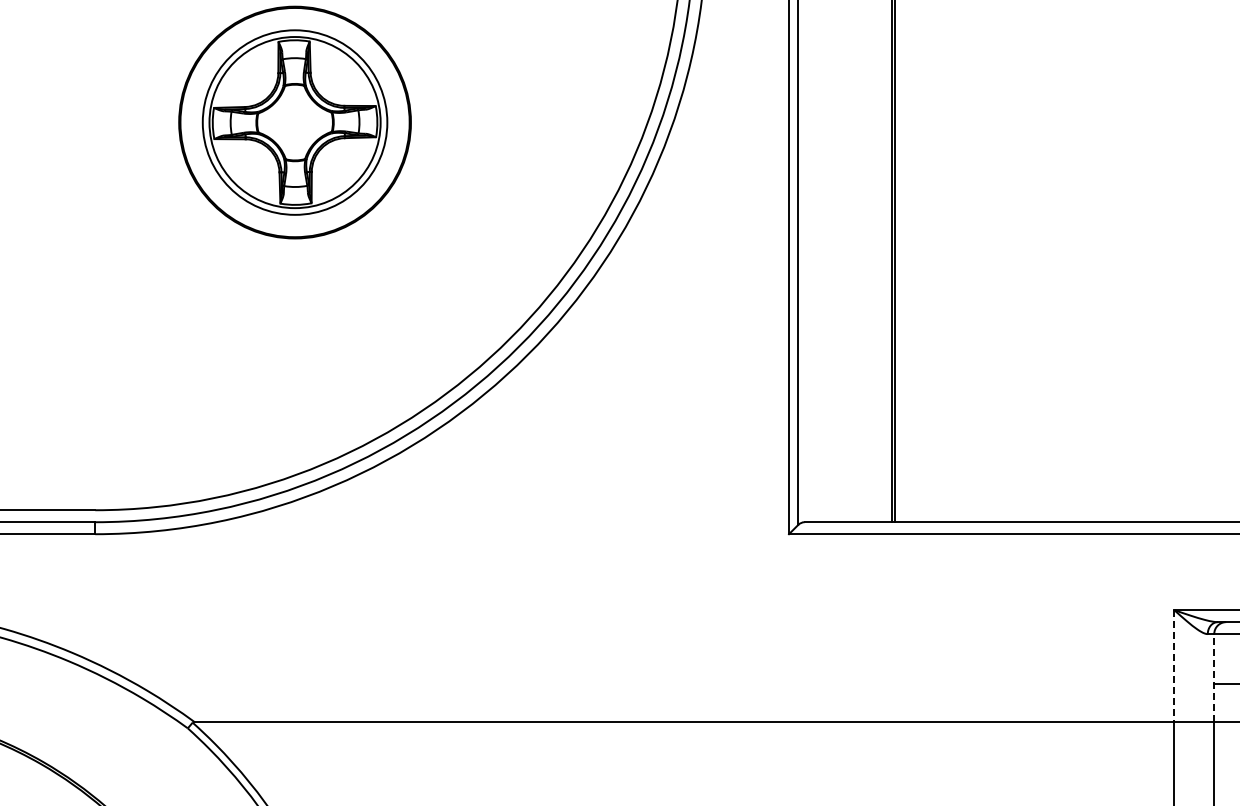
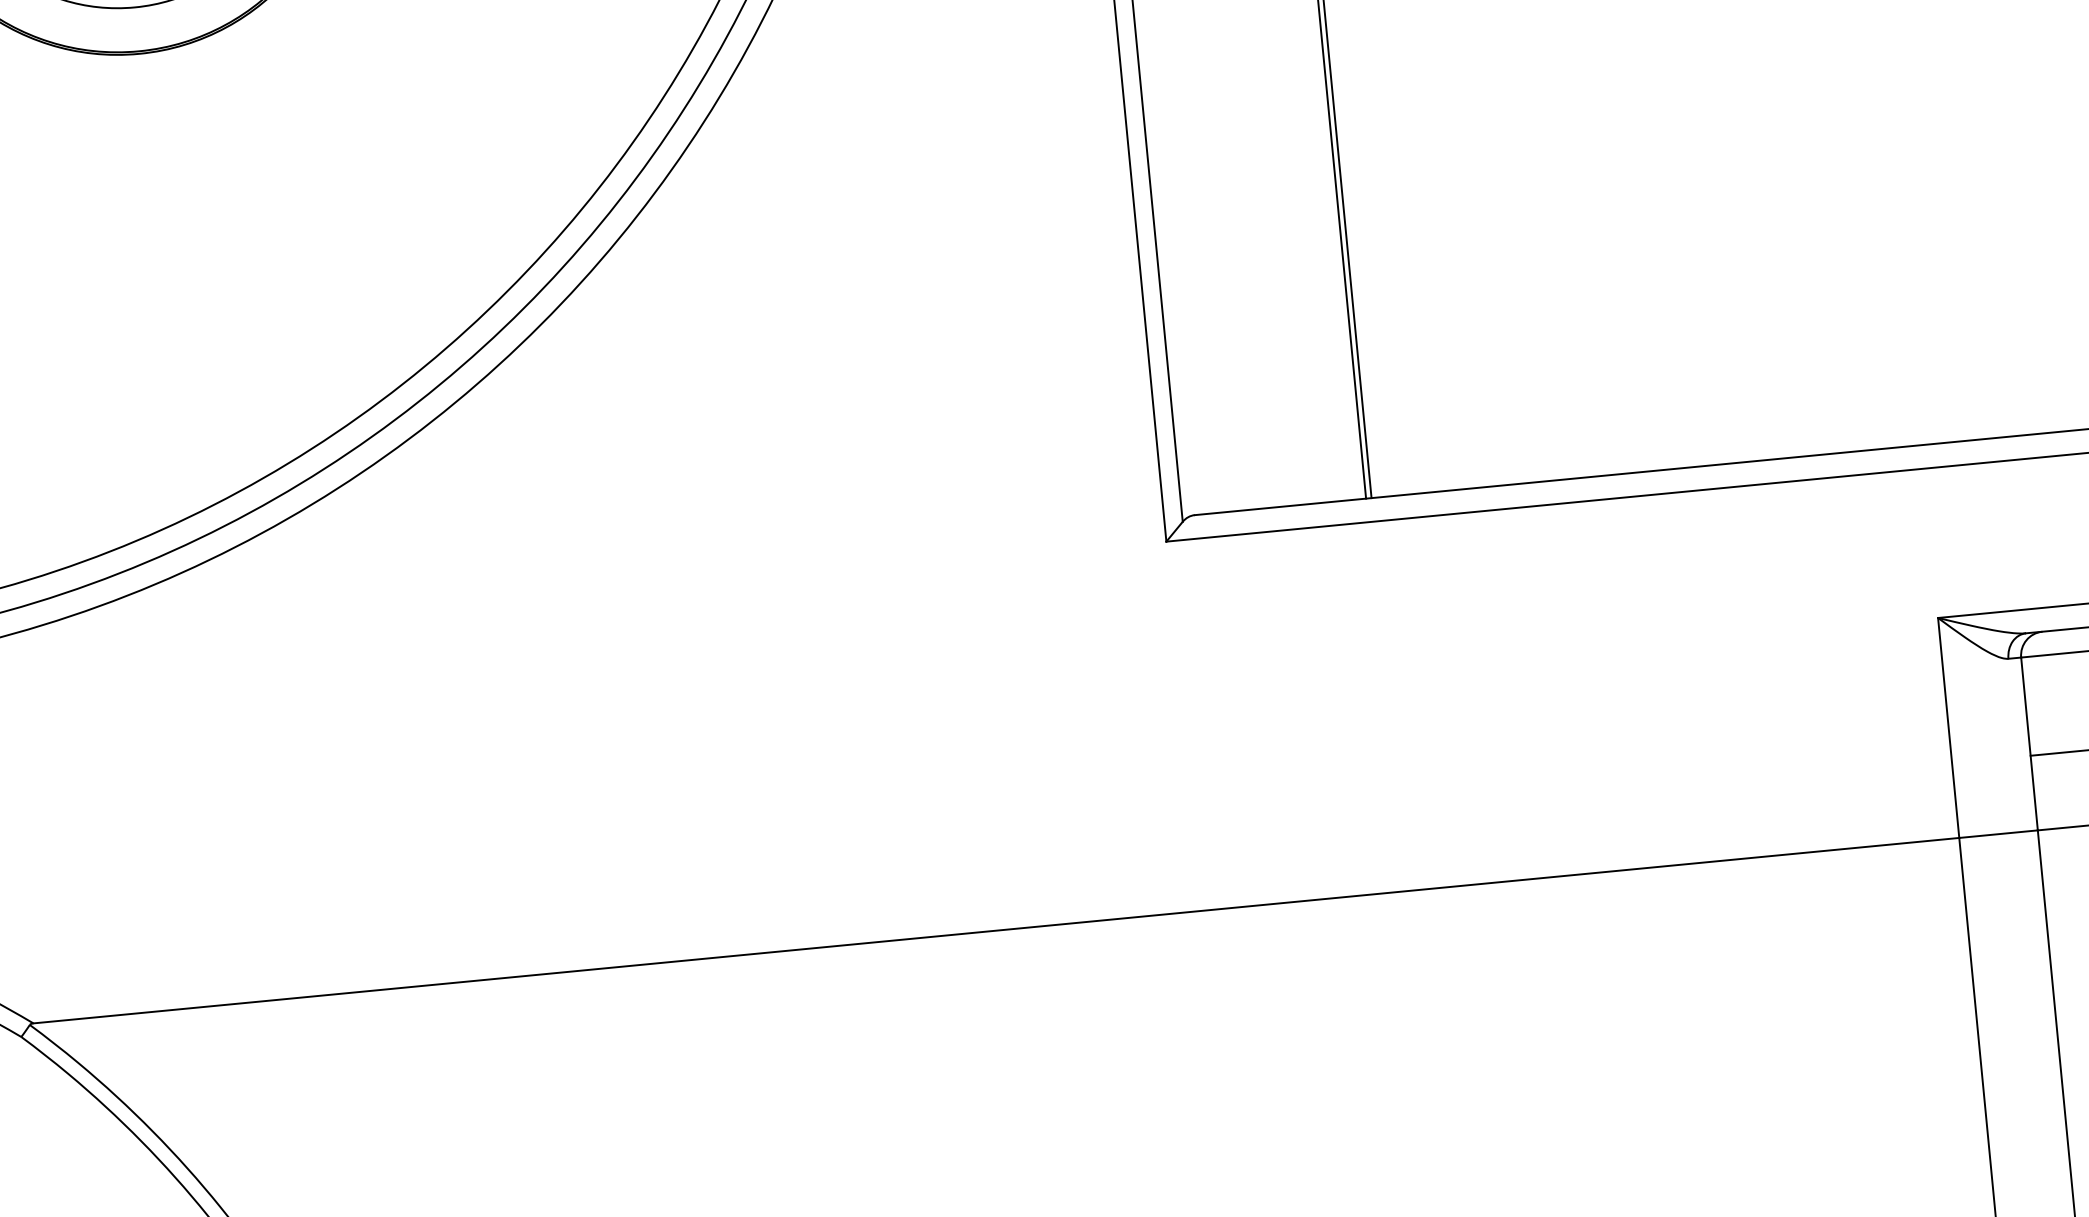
line: (1174, 666) -> (1949, 728), dashed -> solid
line: (1214, 678) -> (2030, 744), dashed -> solid

